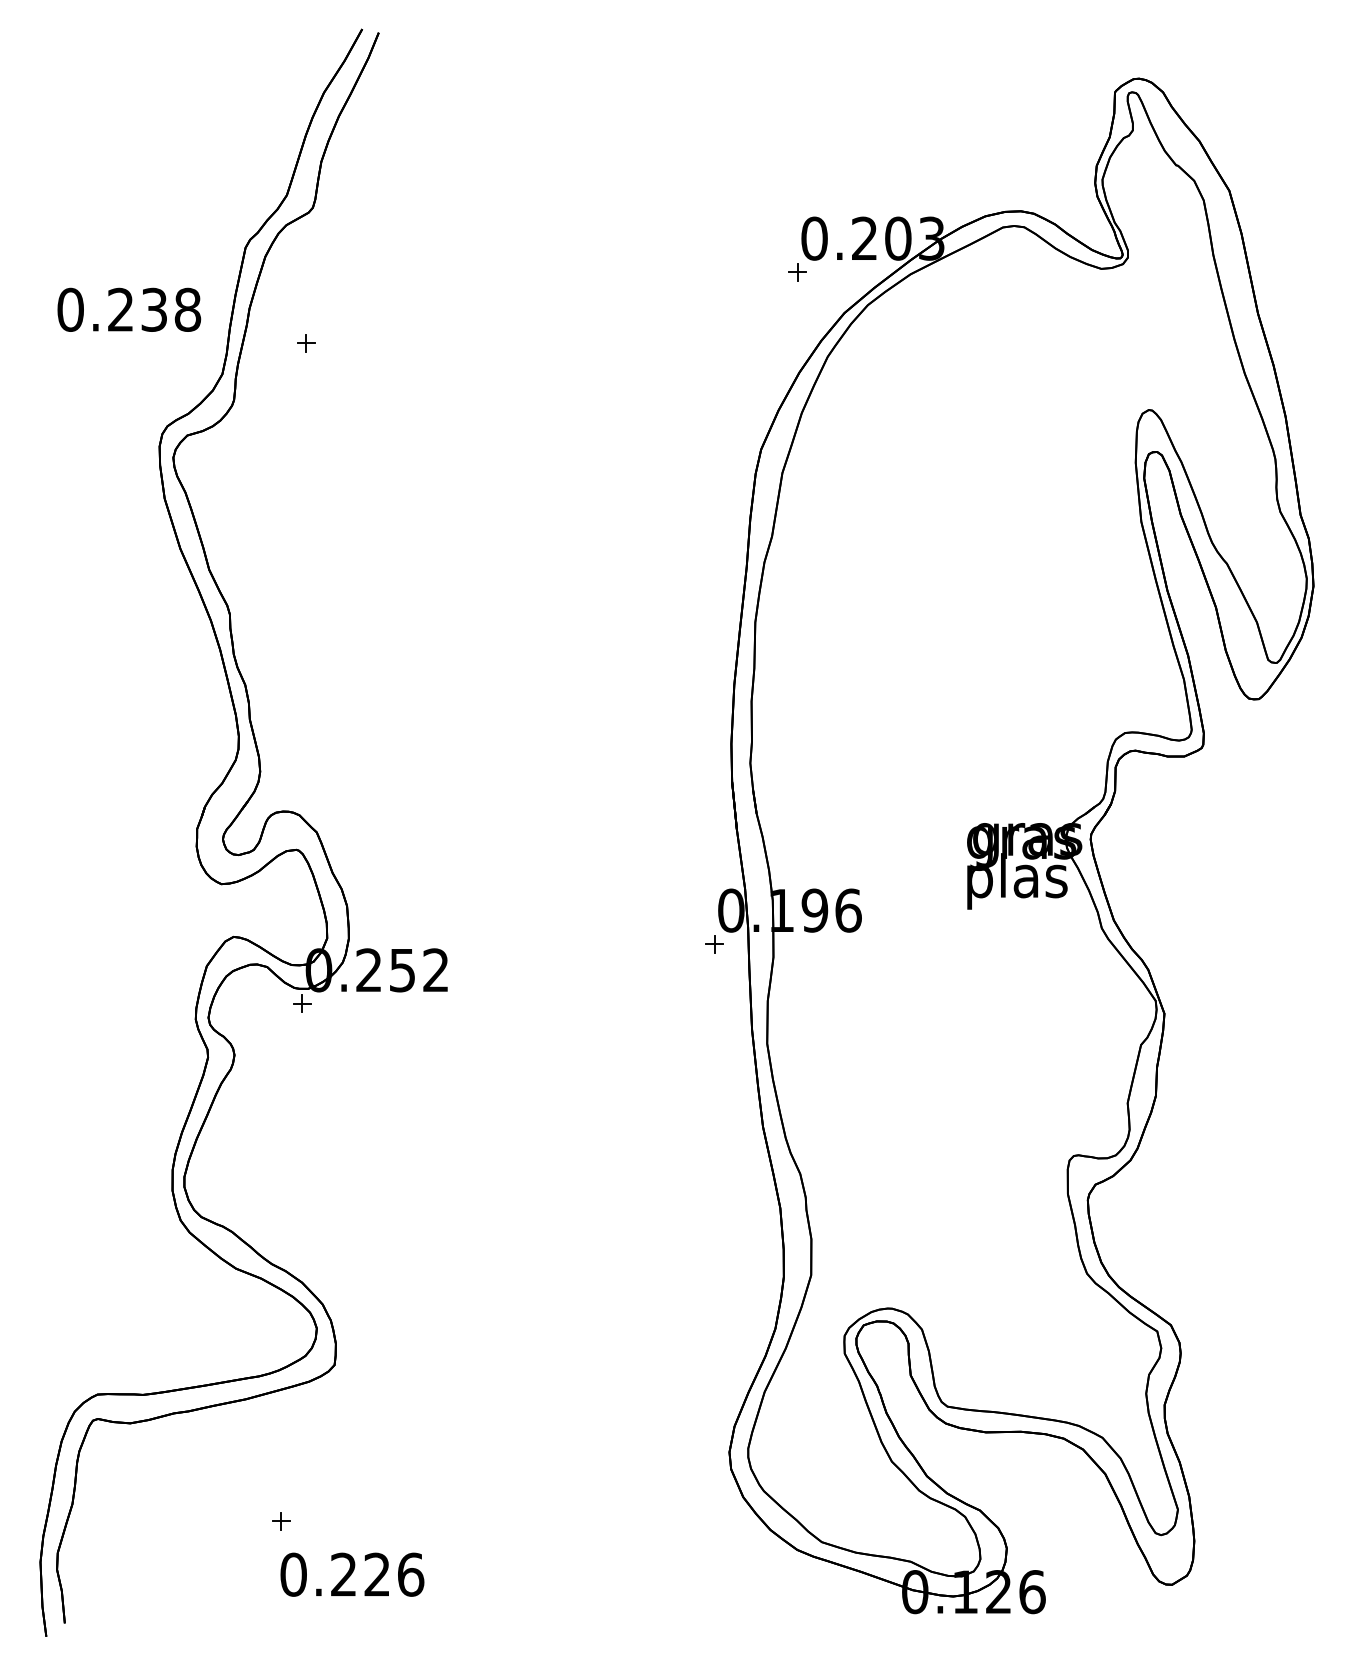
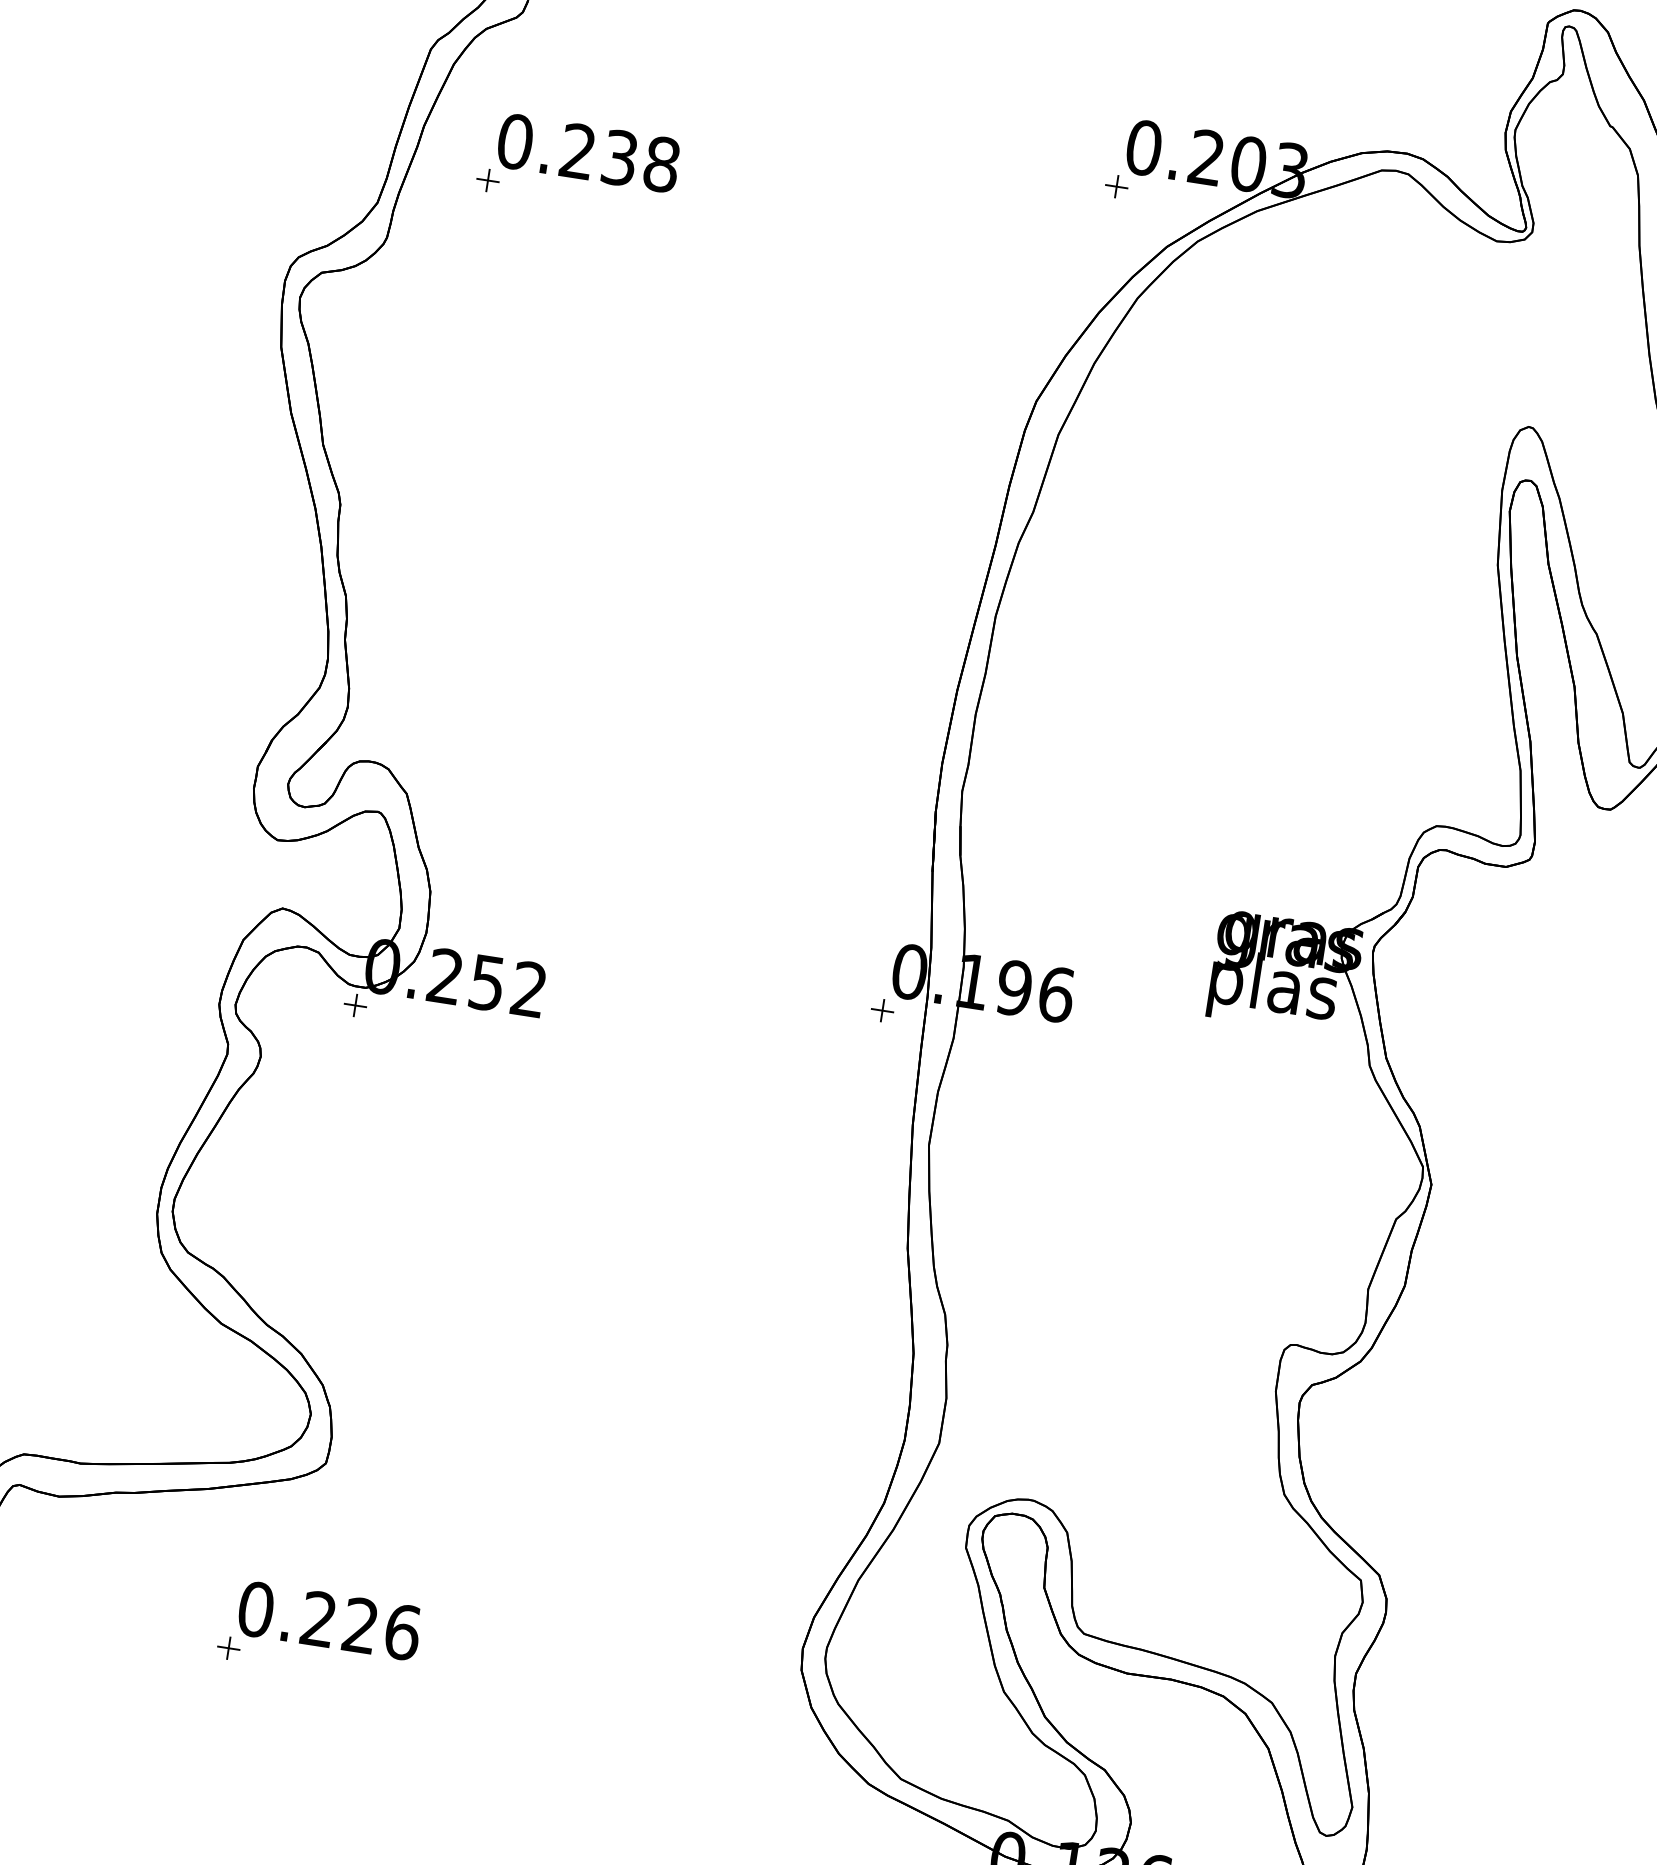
text: (129, 309) -> (588, 152), moved
text: (352, 1574) -> (329, 1620), moved

